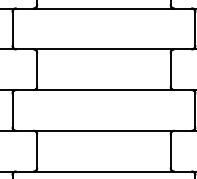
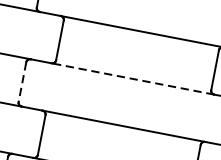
line: (103, 90) -> (132, 79), solid -> dashed
line: (12, 110) -> (22, 82), solid -> dashed

